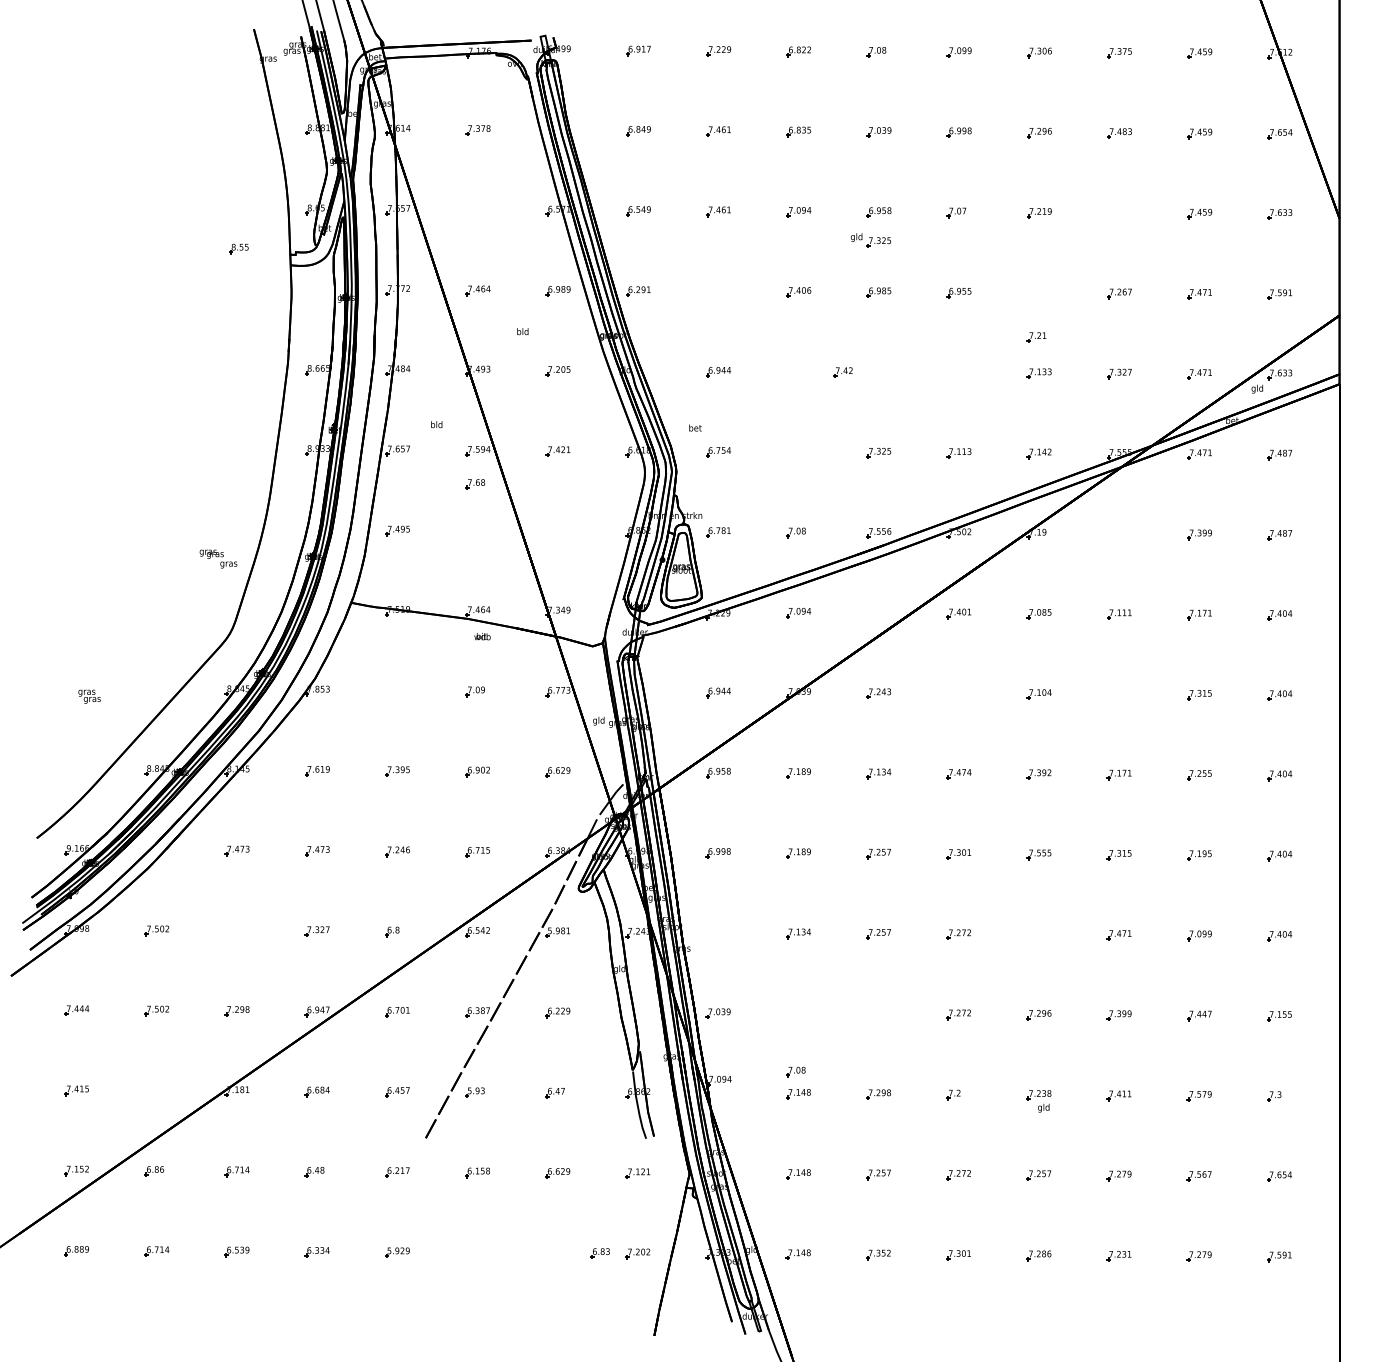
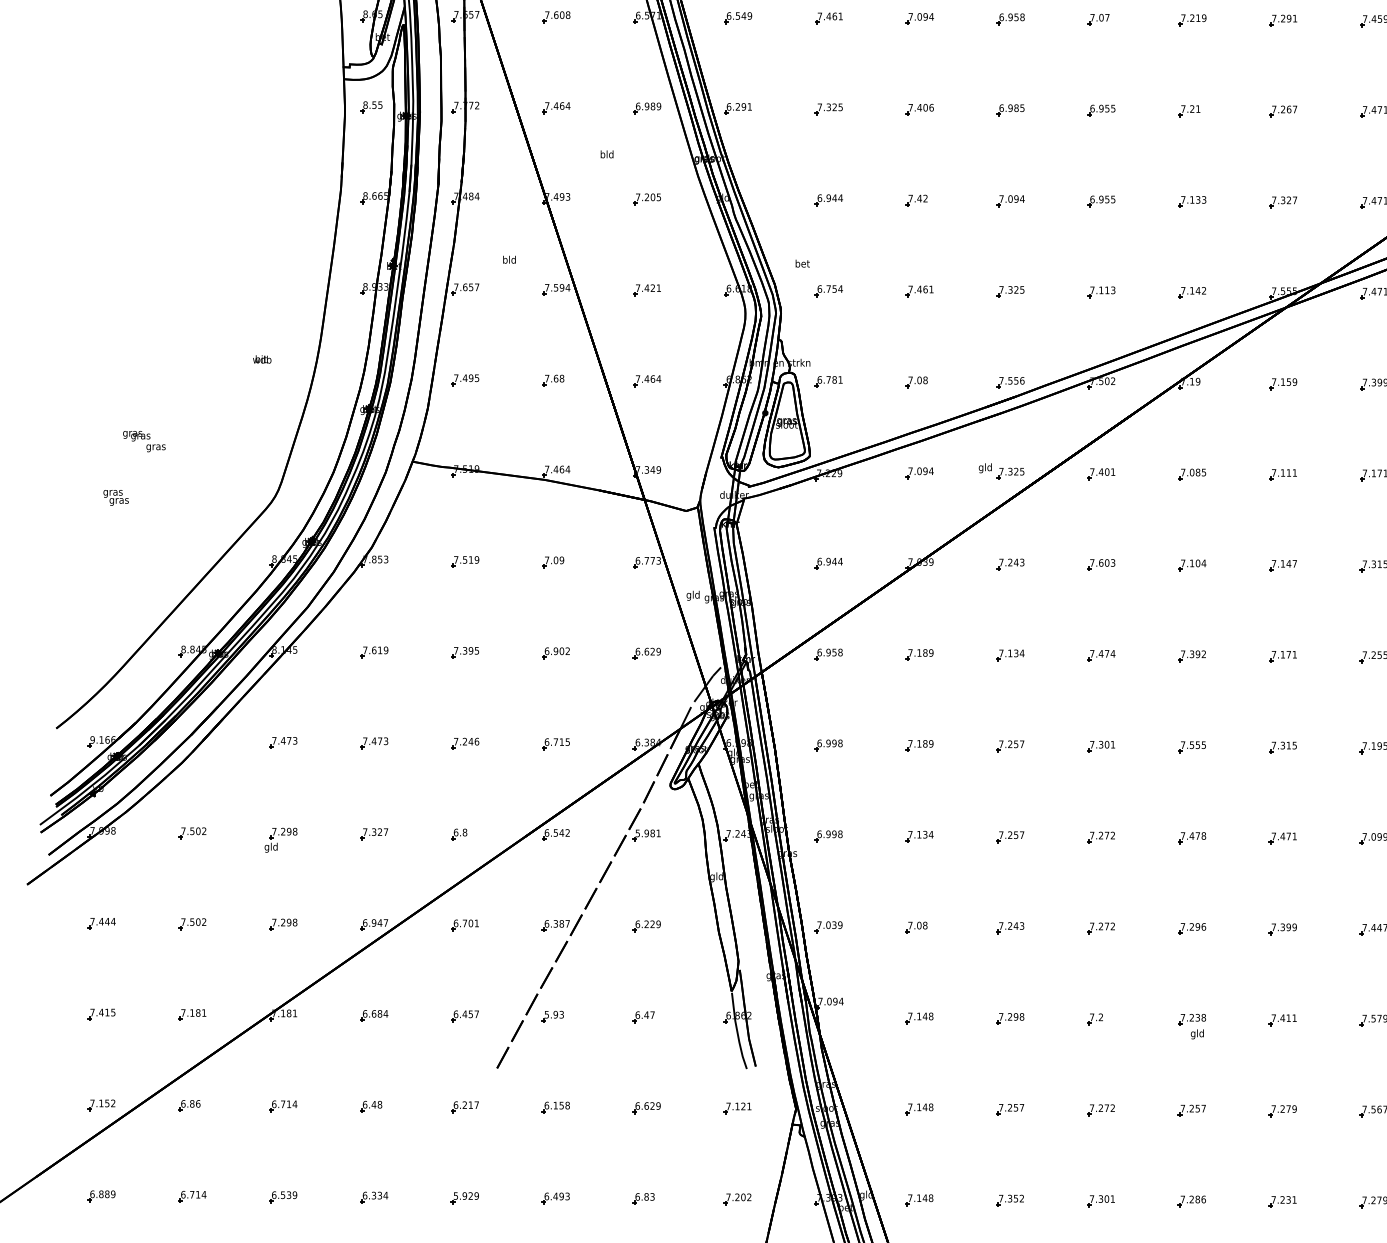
part: (477, 210) -> (555, 17), added
part: (1119, 213) -> (1283, 20), added
part: (870, 240) -> (1001, 471), moved
part: (238, 248) -> (370, 106), moved
part: (718, 291) -> (828, 108), added
part: (1036, 337) -> (1189, 111), moved
part: (842, 372) -> (916, 200), moved
part: (878, 372) -> (1010, 200), added
part: (958, 373) -> (1100, 201), added
part: (798, 452) -> (919, 291), added
part: (474, 484) -> (552, 380), moved
part: (557, 531) -> (646, 380), added
part: (1119, 534) -> (1283, 384), added
text: (218, 558) -> (144, 440), moved
text: (482, 636) -> (262, 359), moved
part: (397, 691) -> (465, 562), added
part: (958, 693) -> (1100, 564), added
part: (1118, 694) -> (1282, 565), added
text: (89, 696) -> (116, 497), moved
part: (717, 933) -> (827, 836), added
part: (1038, 934) -> (1191, 837), added
part: (234, 936) -> (280, 839), added
part: (878, 1014) -> (1010, 928), added
part: (795, 1071) -> (916, 927), moved
part: (156, 1091) -> (191, 1015), added
part: (477, 1252) -> (555, 1197), added
part: (599, 1253) -> (642, 1199), moved

